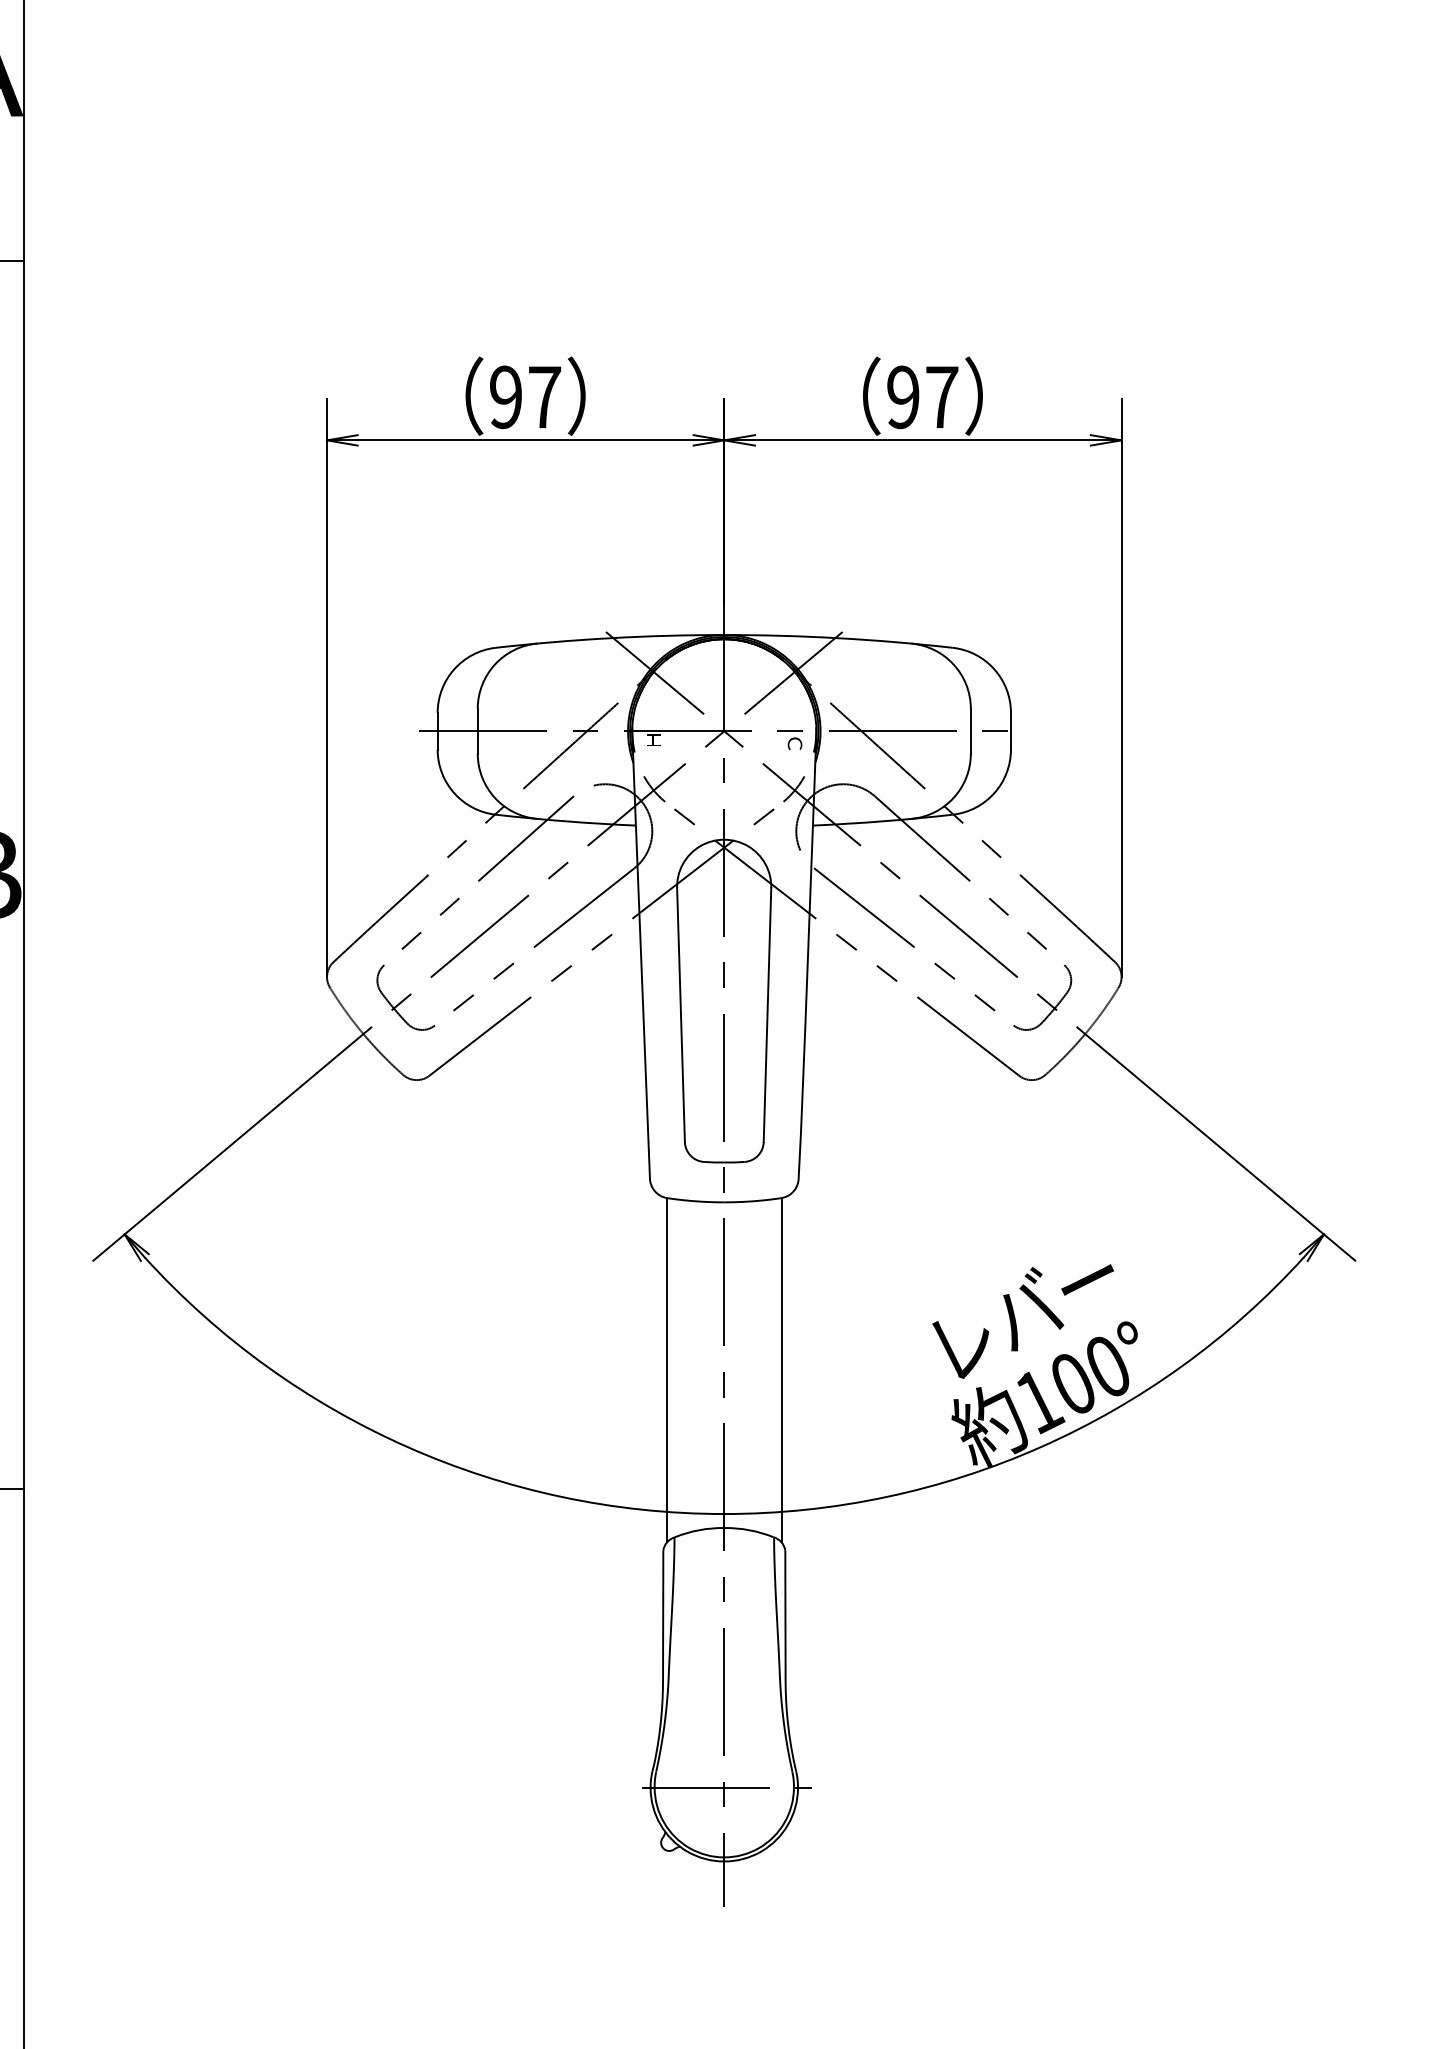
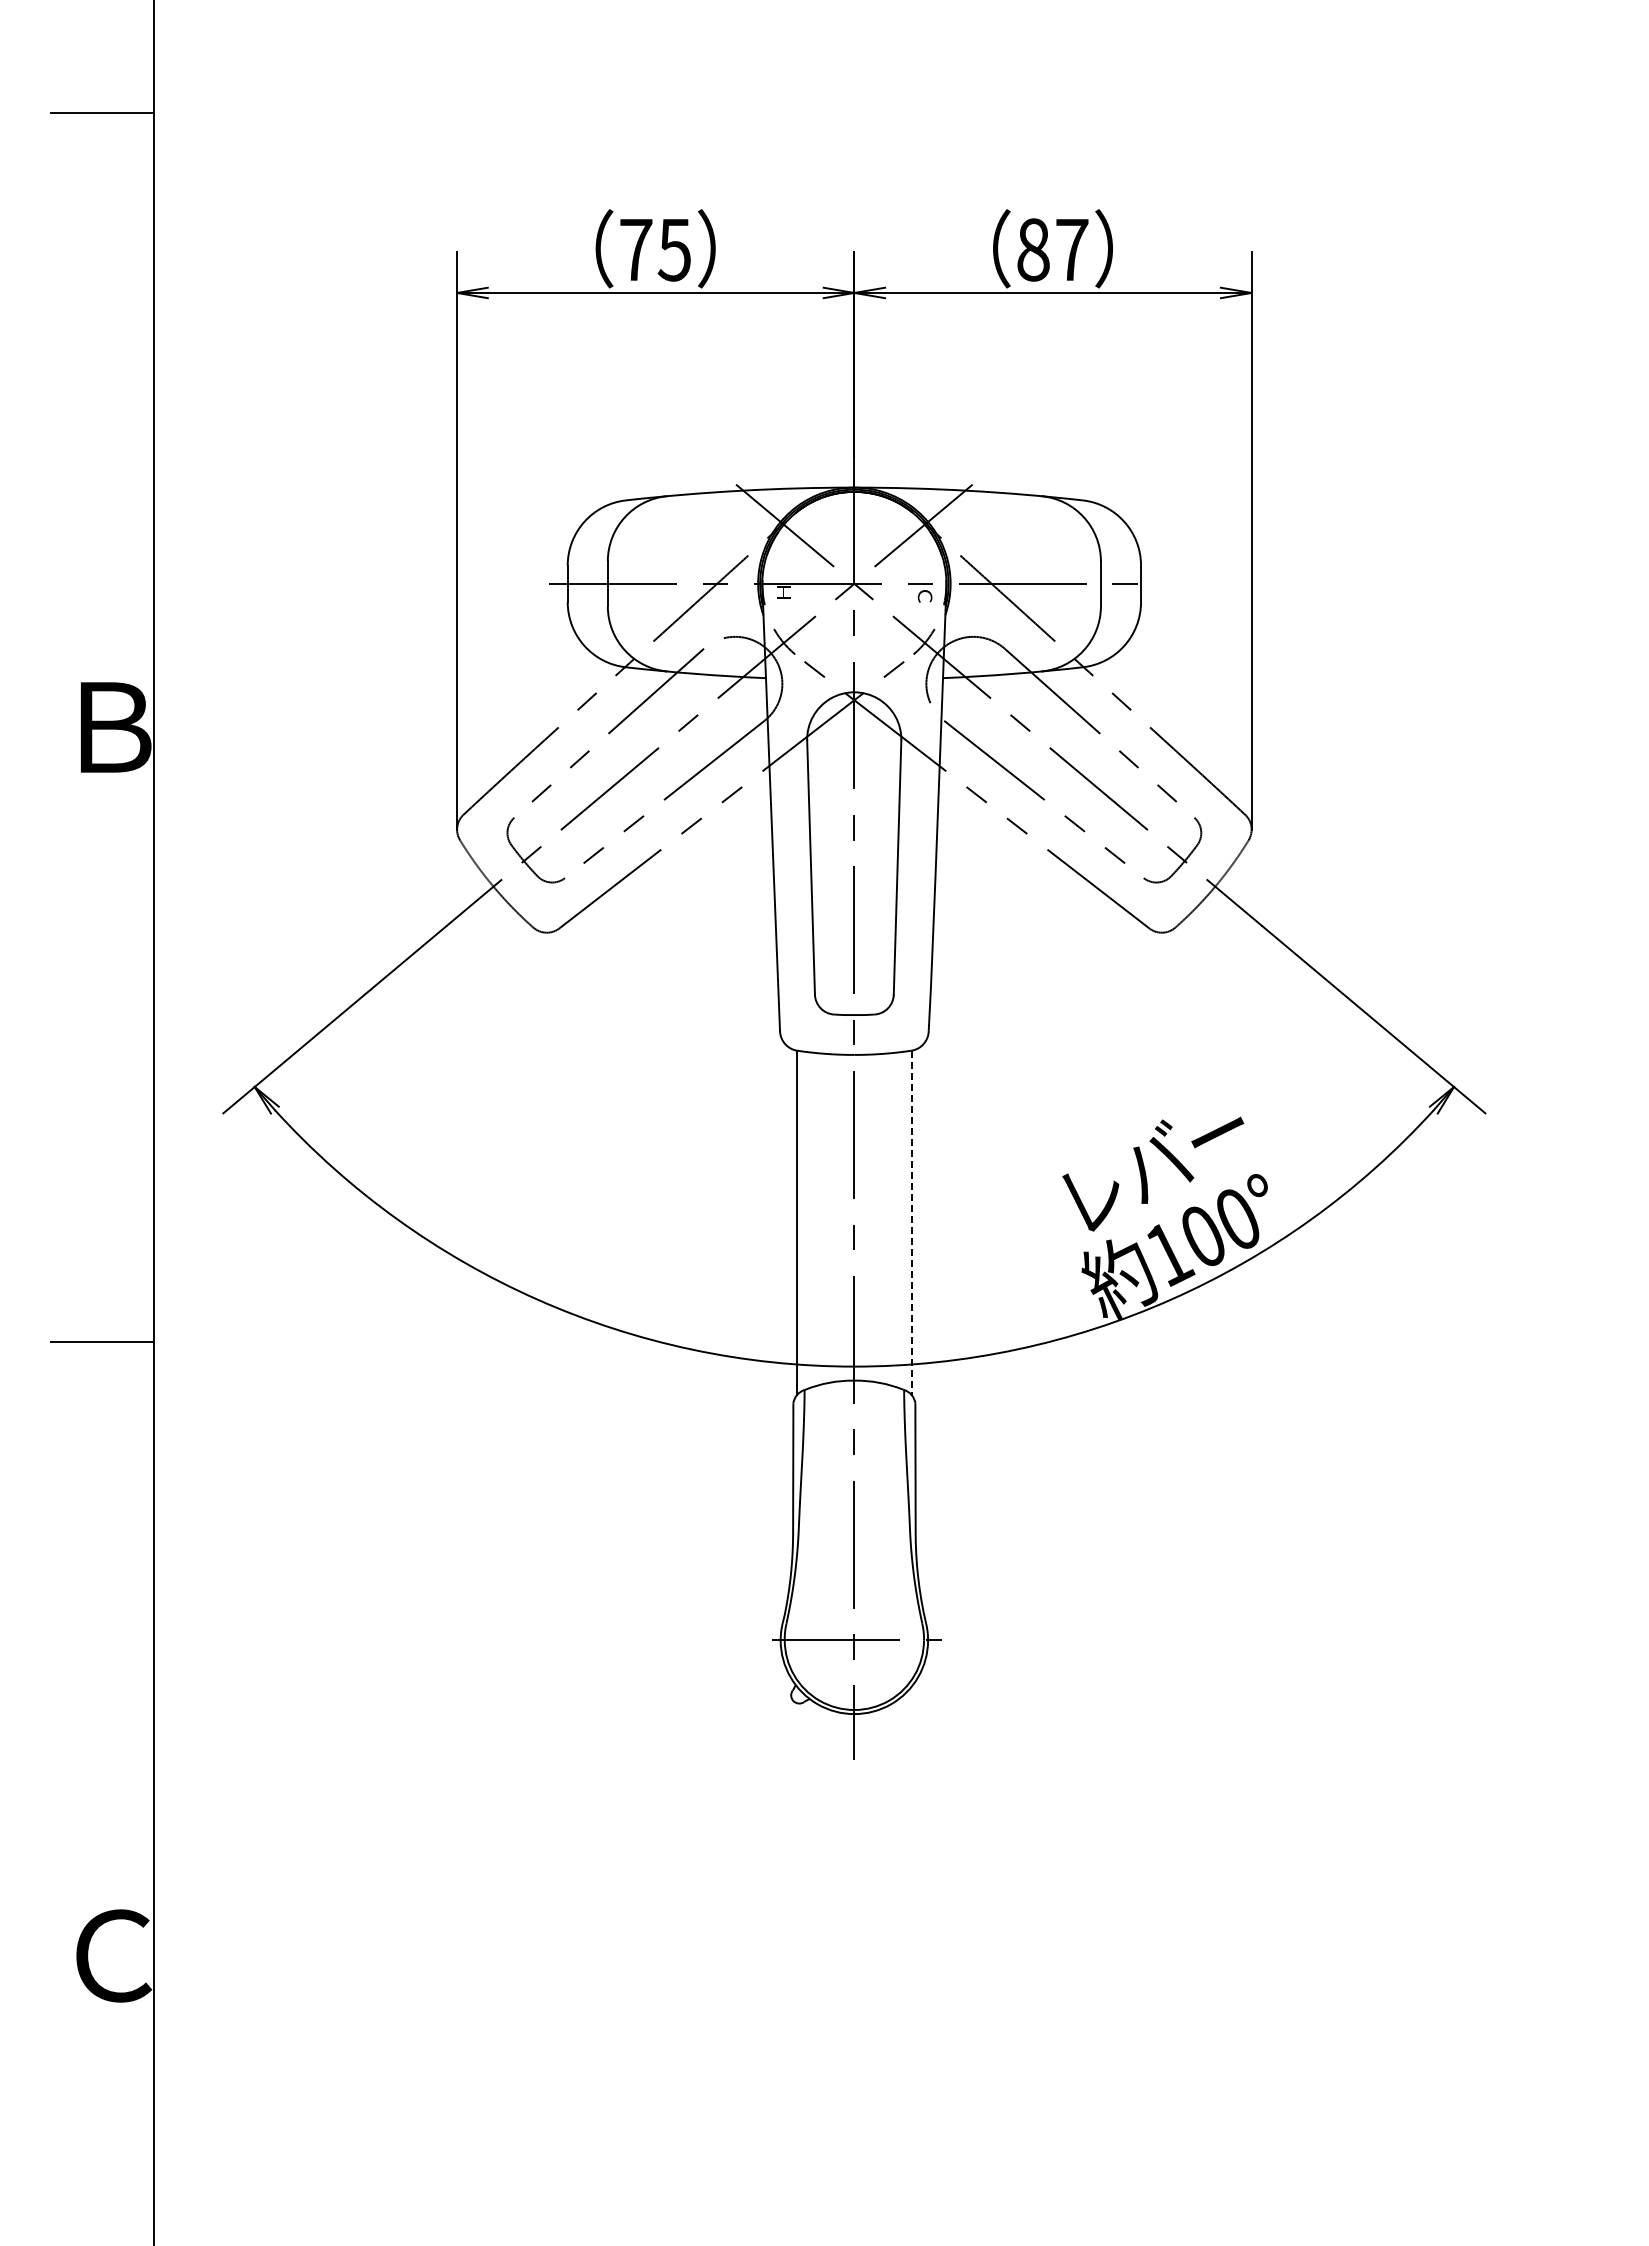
text: (525, 396) -> (655, 249), 97 -> 75
text: (903, 396) -> (1033, 249), 97 -> 87
line: (781, 1370) -> (911, 1223), solid -> dashed

